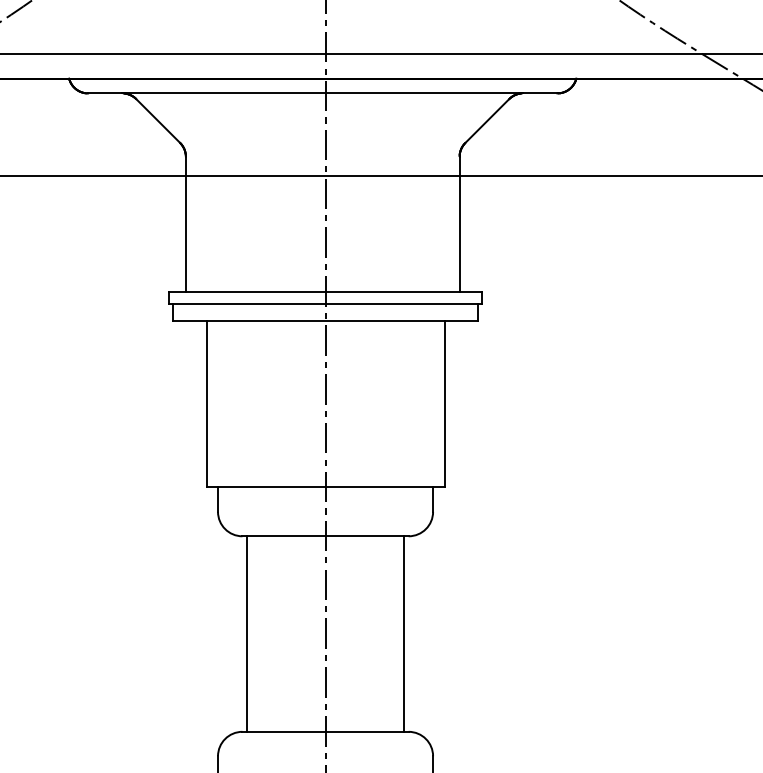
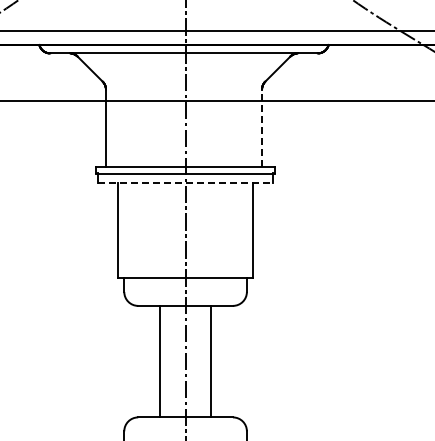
line: (460, 225) -> (262, 128), solid -> dashed
line: (327, 321) -> (186, 183), solid -> dashed
line: (248, 633) -> (160, 361), moved
line: (404, 633) -> (211, 361), moved

